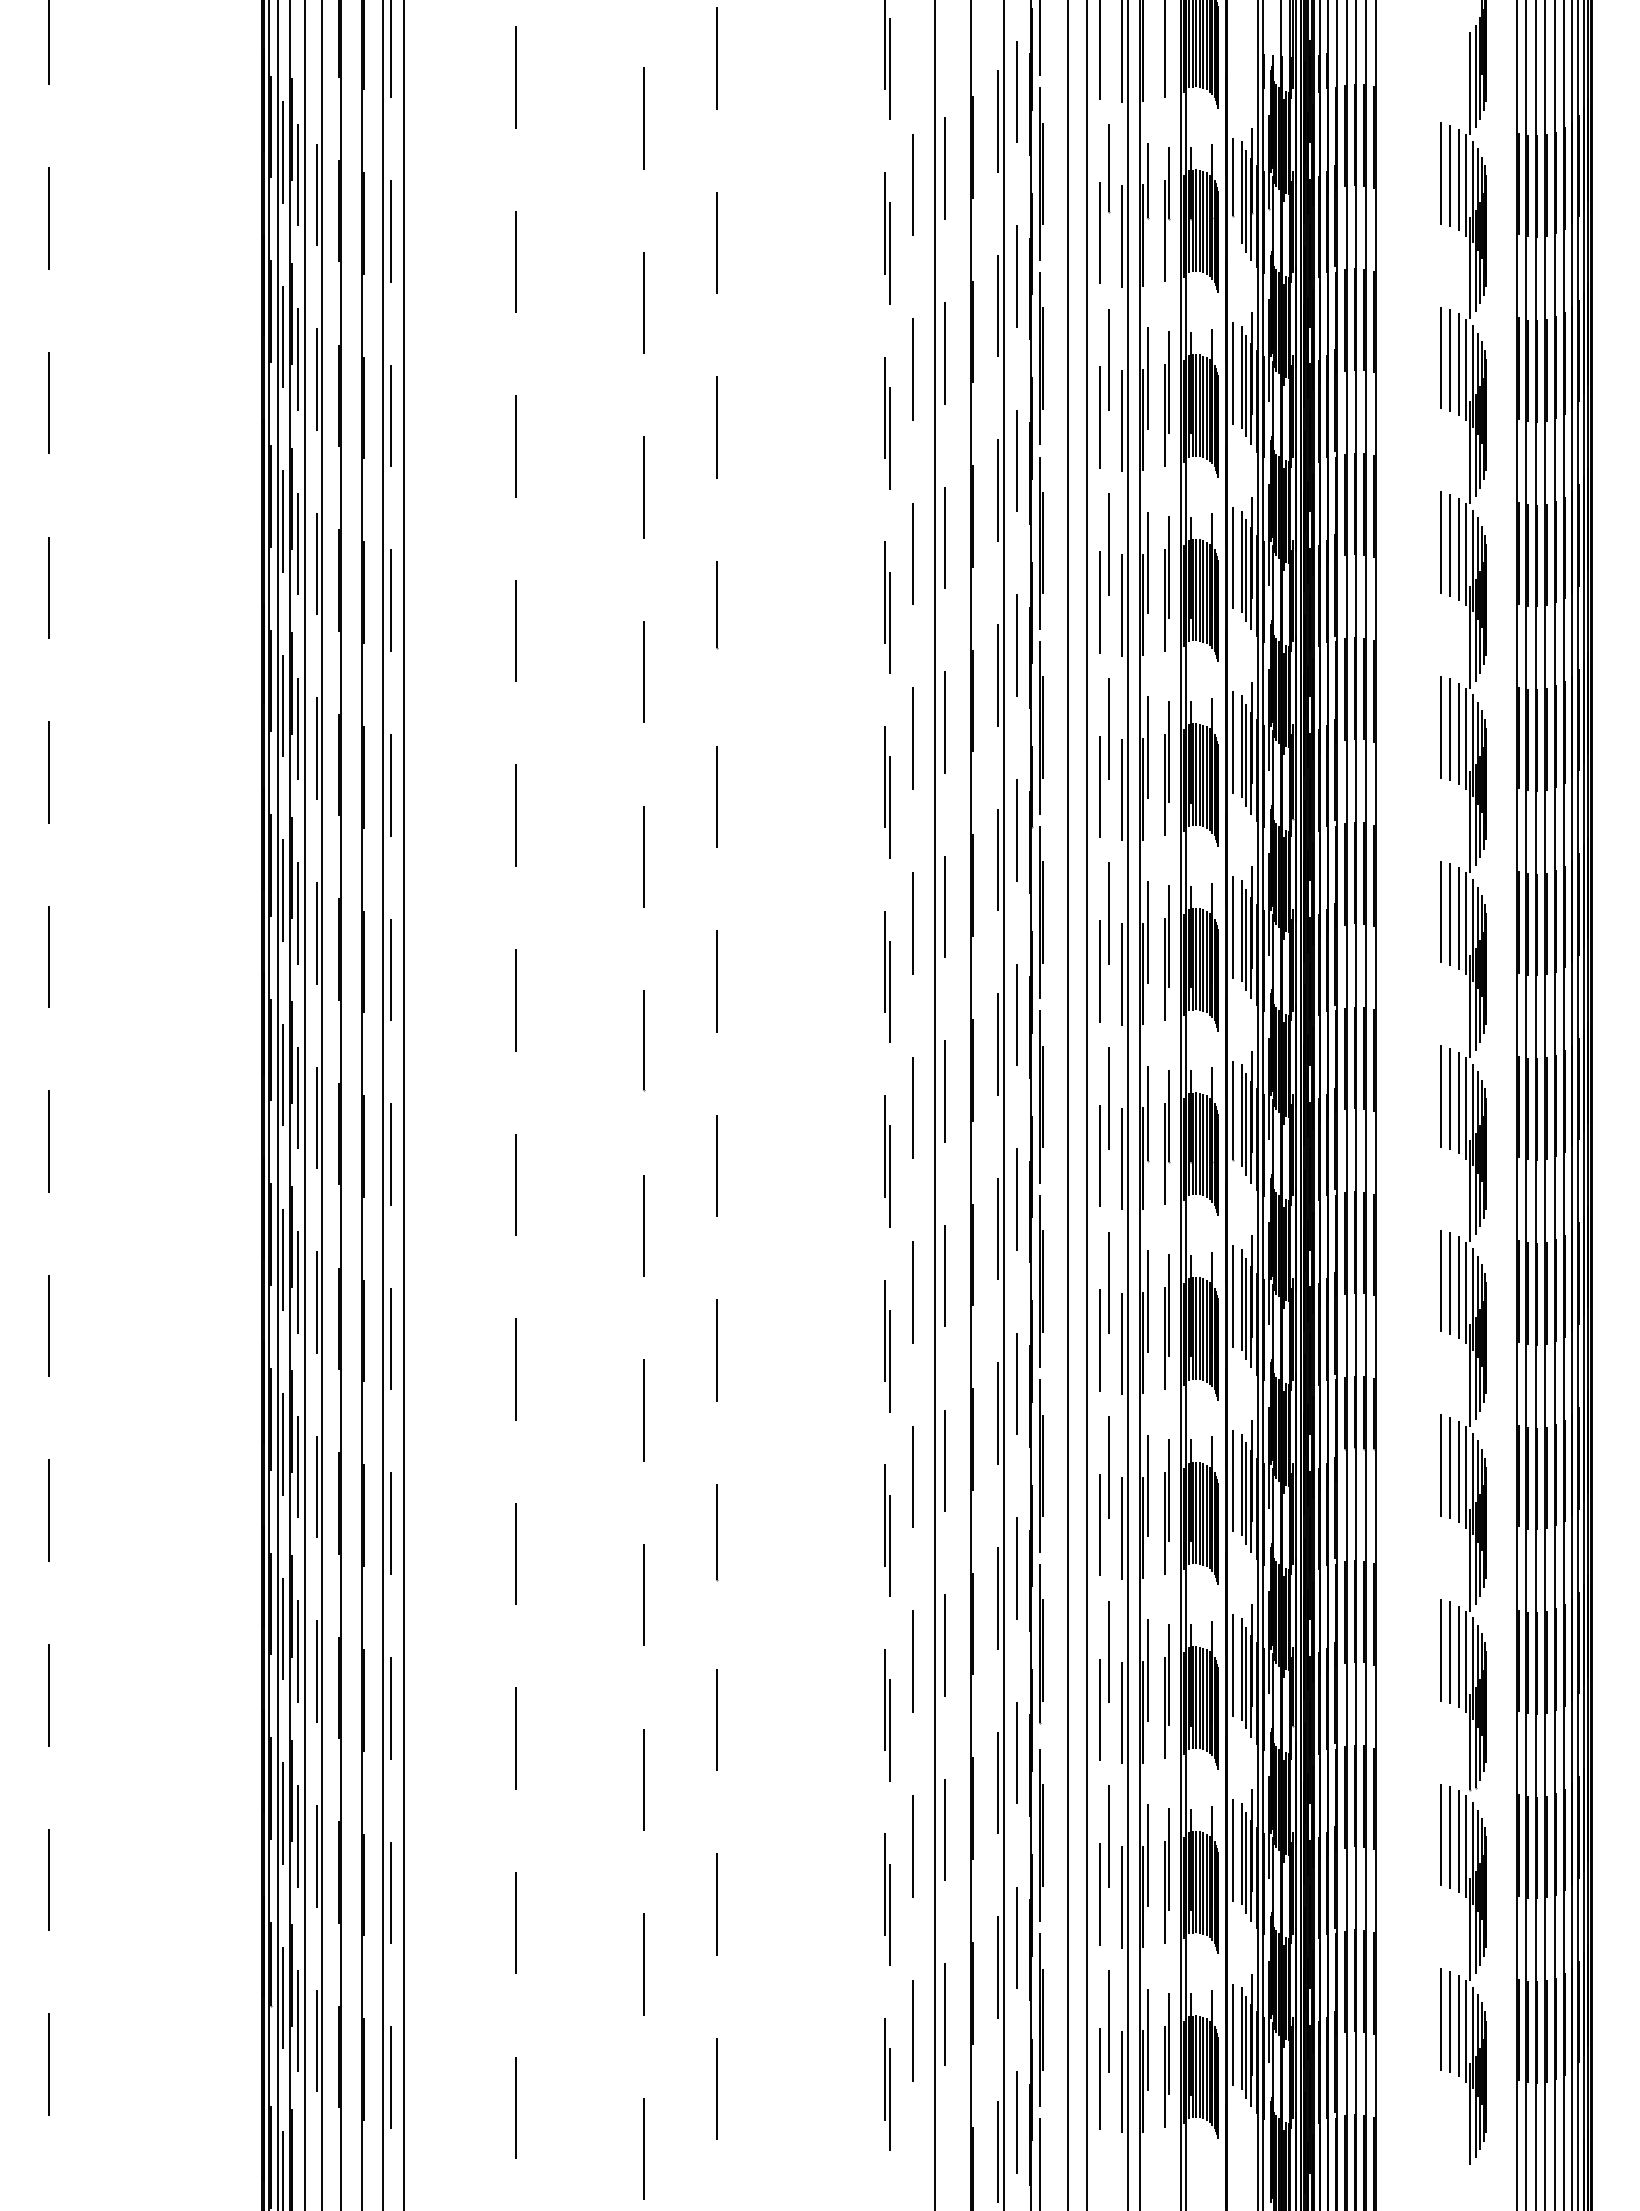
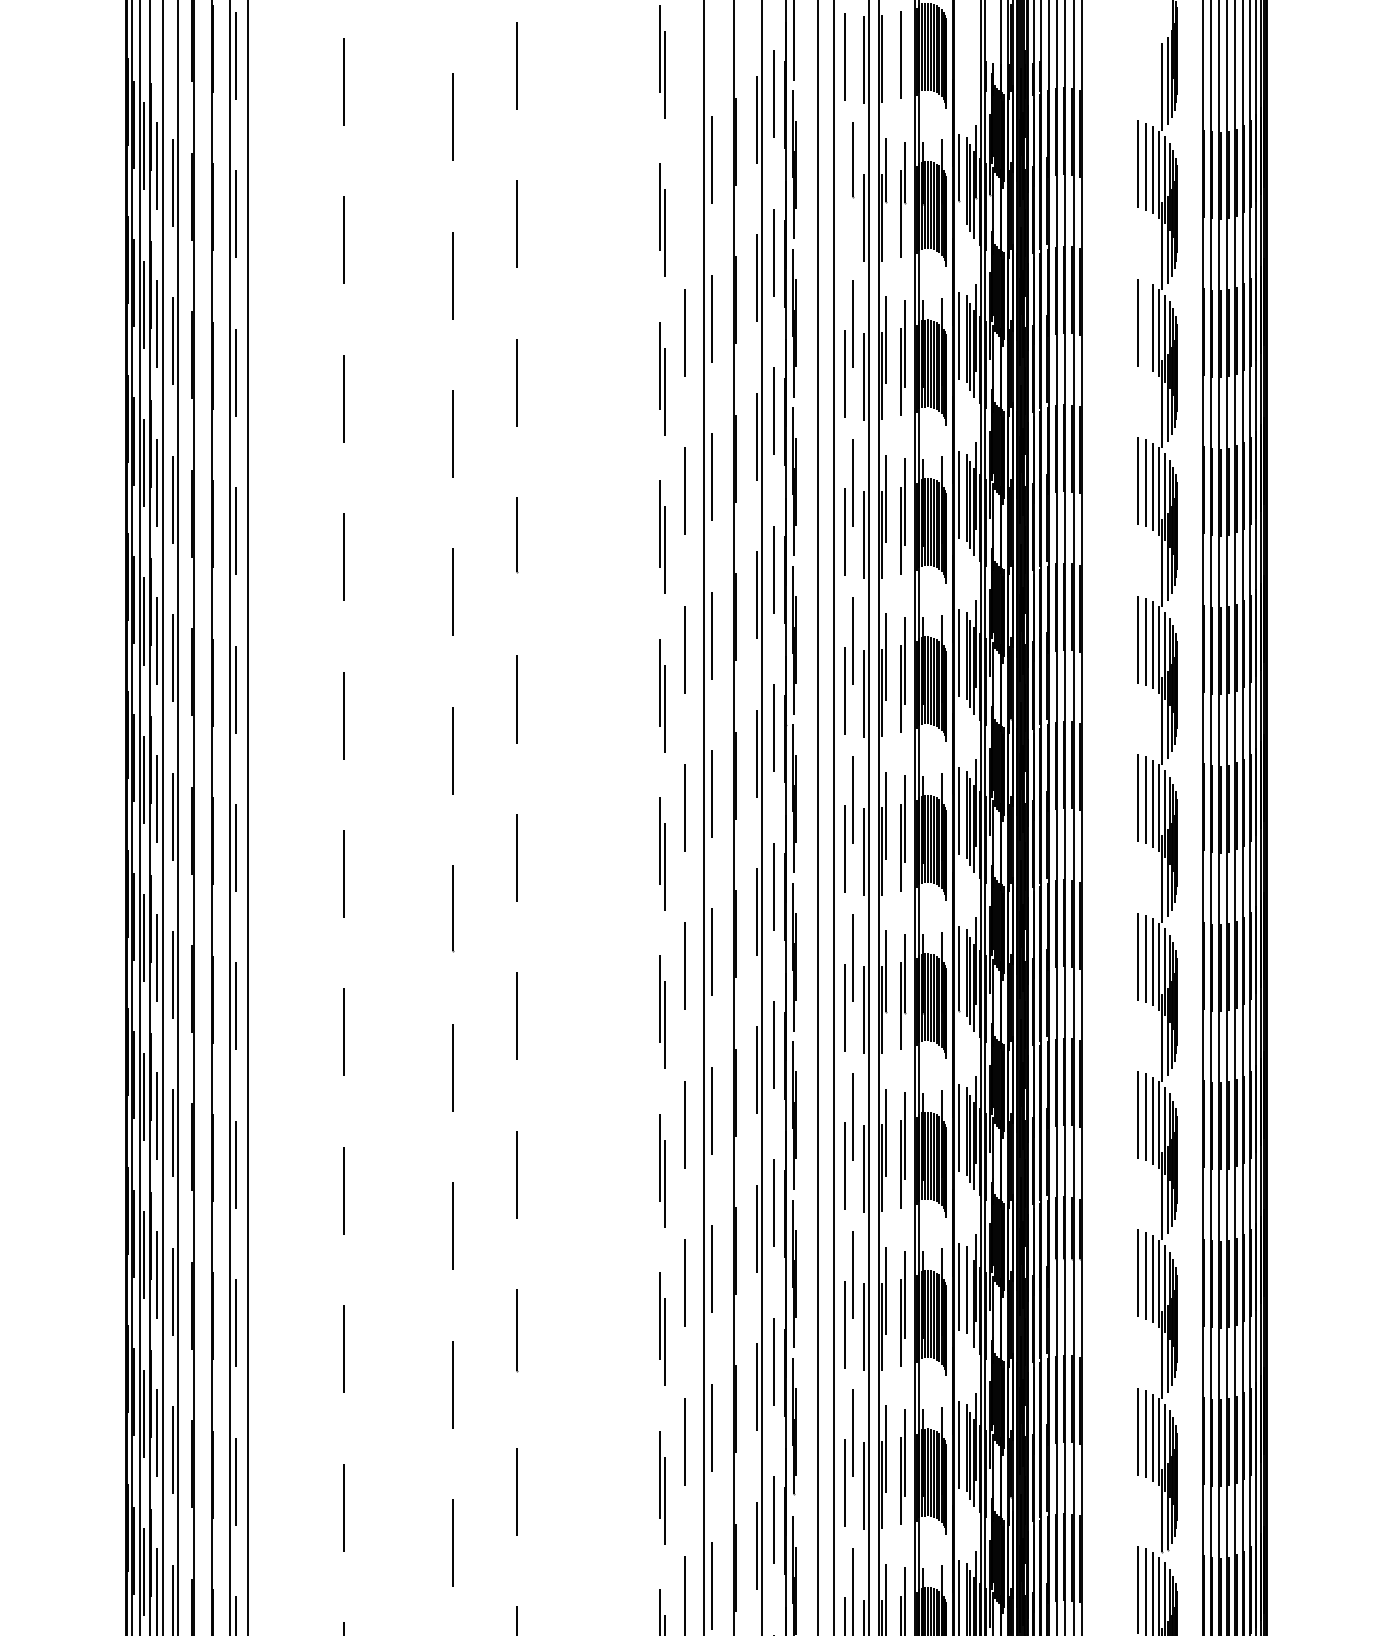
line: (913, 184) -> (685, 173), removed
line: (1099, 232) -> (844, 215), removed
line: (1450, 360) -> (1145, 324), removed
line: (1245, 1493) -> (970, 1297), removed

